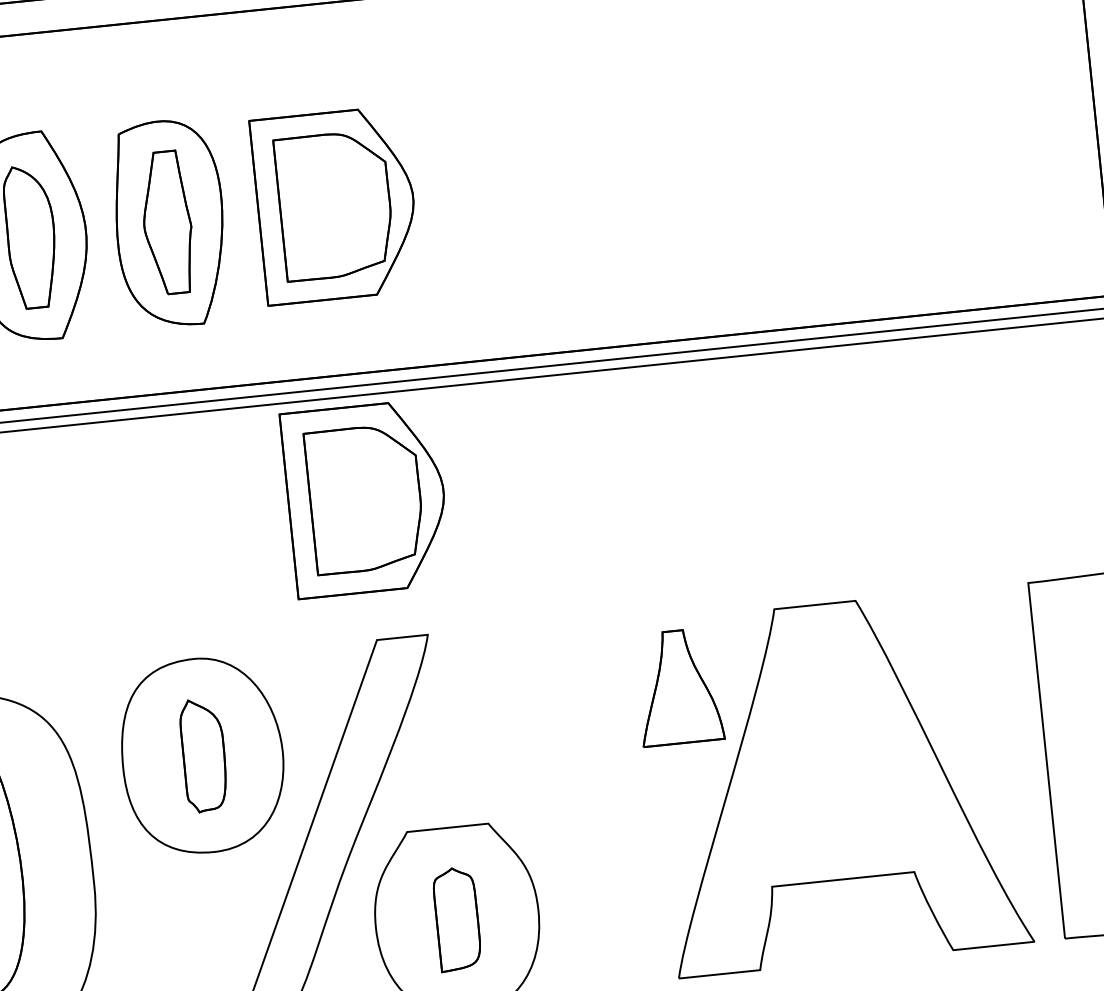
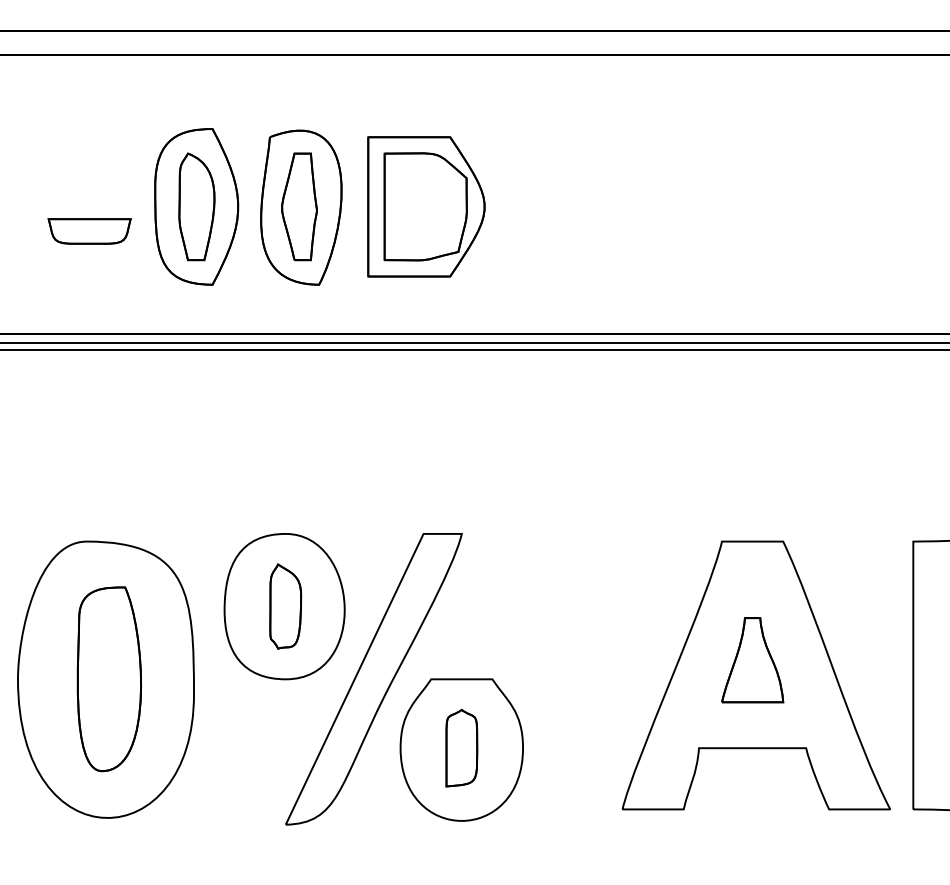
part: (366, 498) -> (426, 427), removed
part: (678, 687) -> (752, 660), moved

